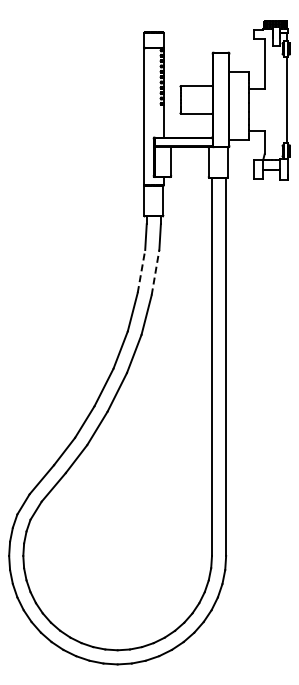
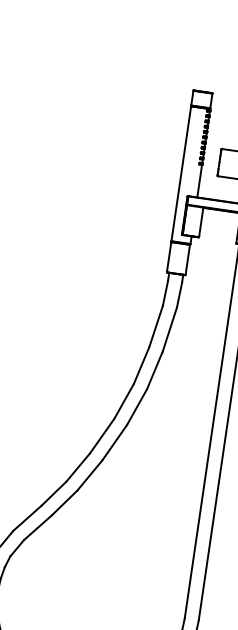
line: (141, 271) -> (156, 326), dashed -> solid
line: (155, 272) -> (169, 329), dashed -> solid

